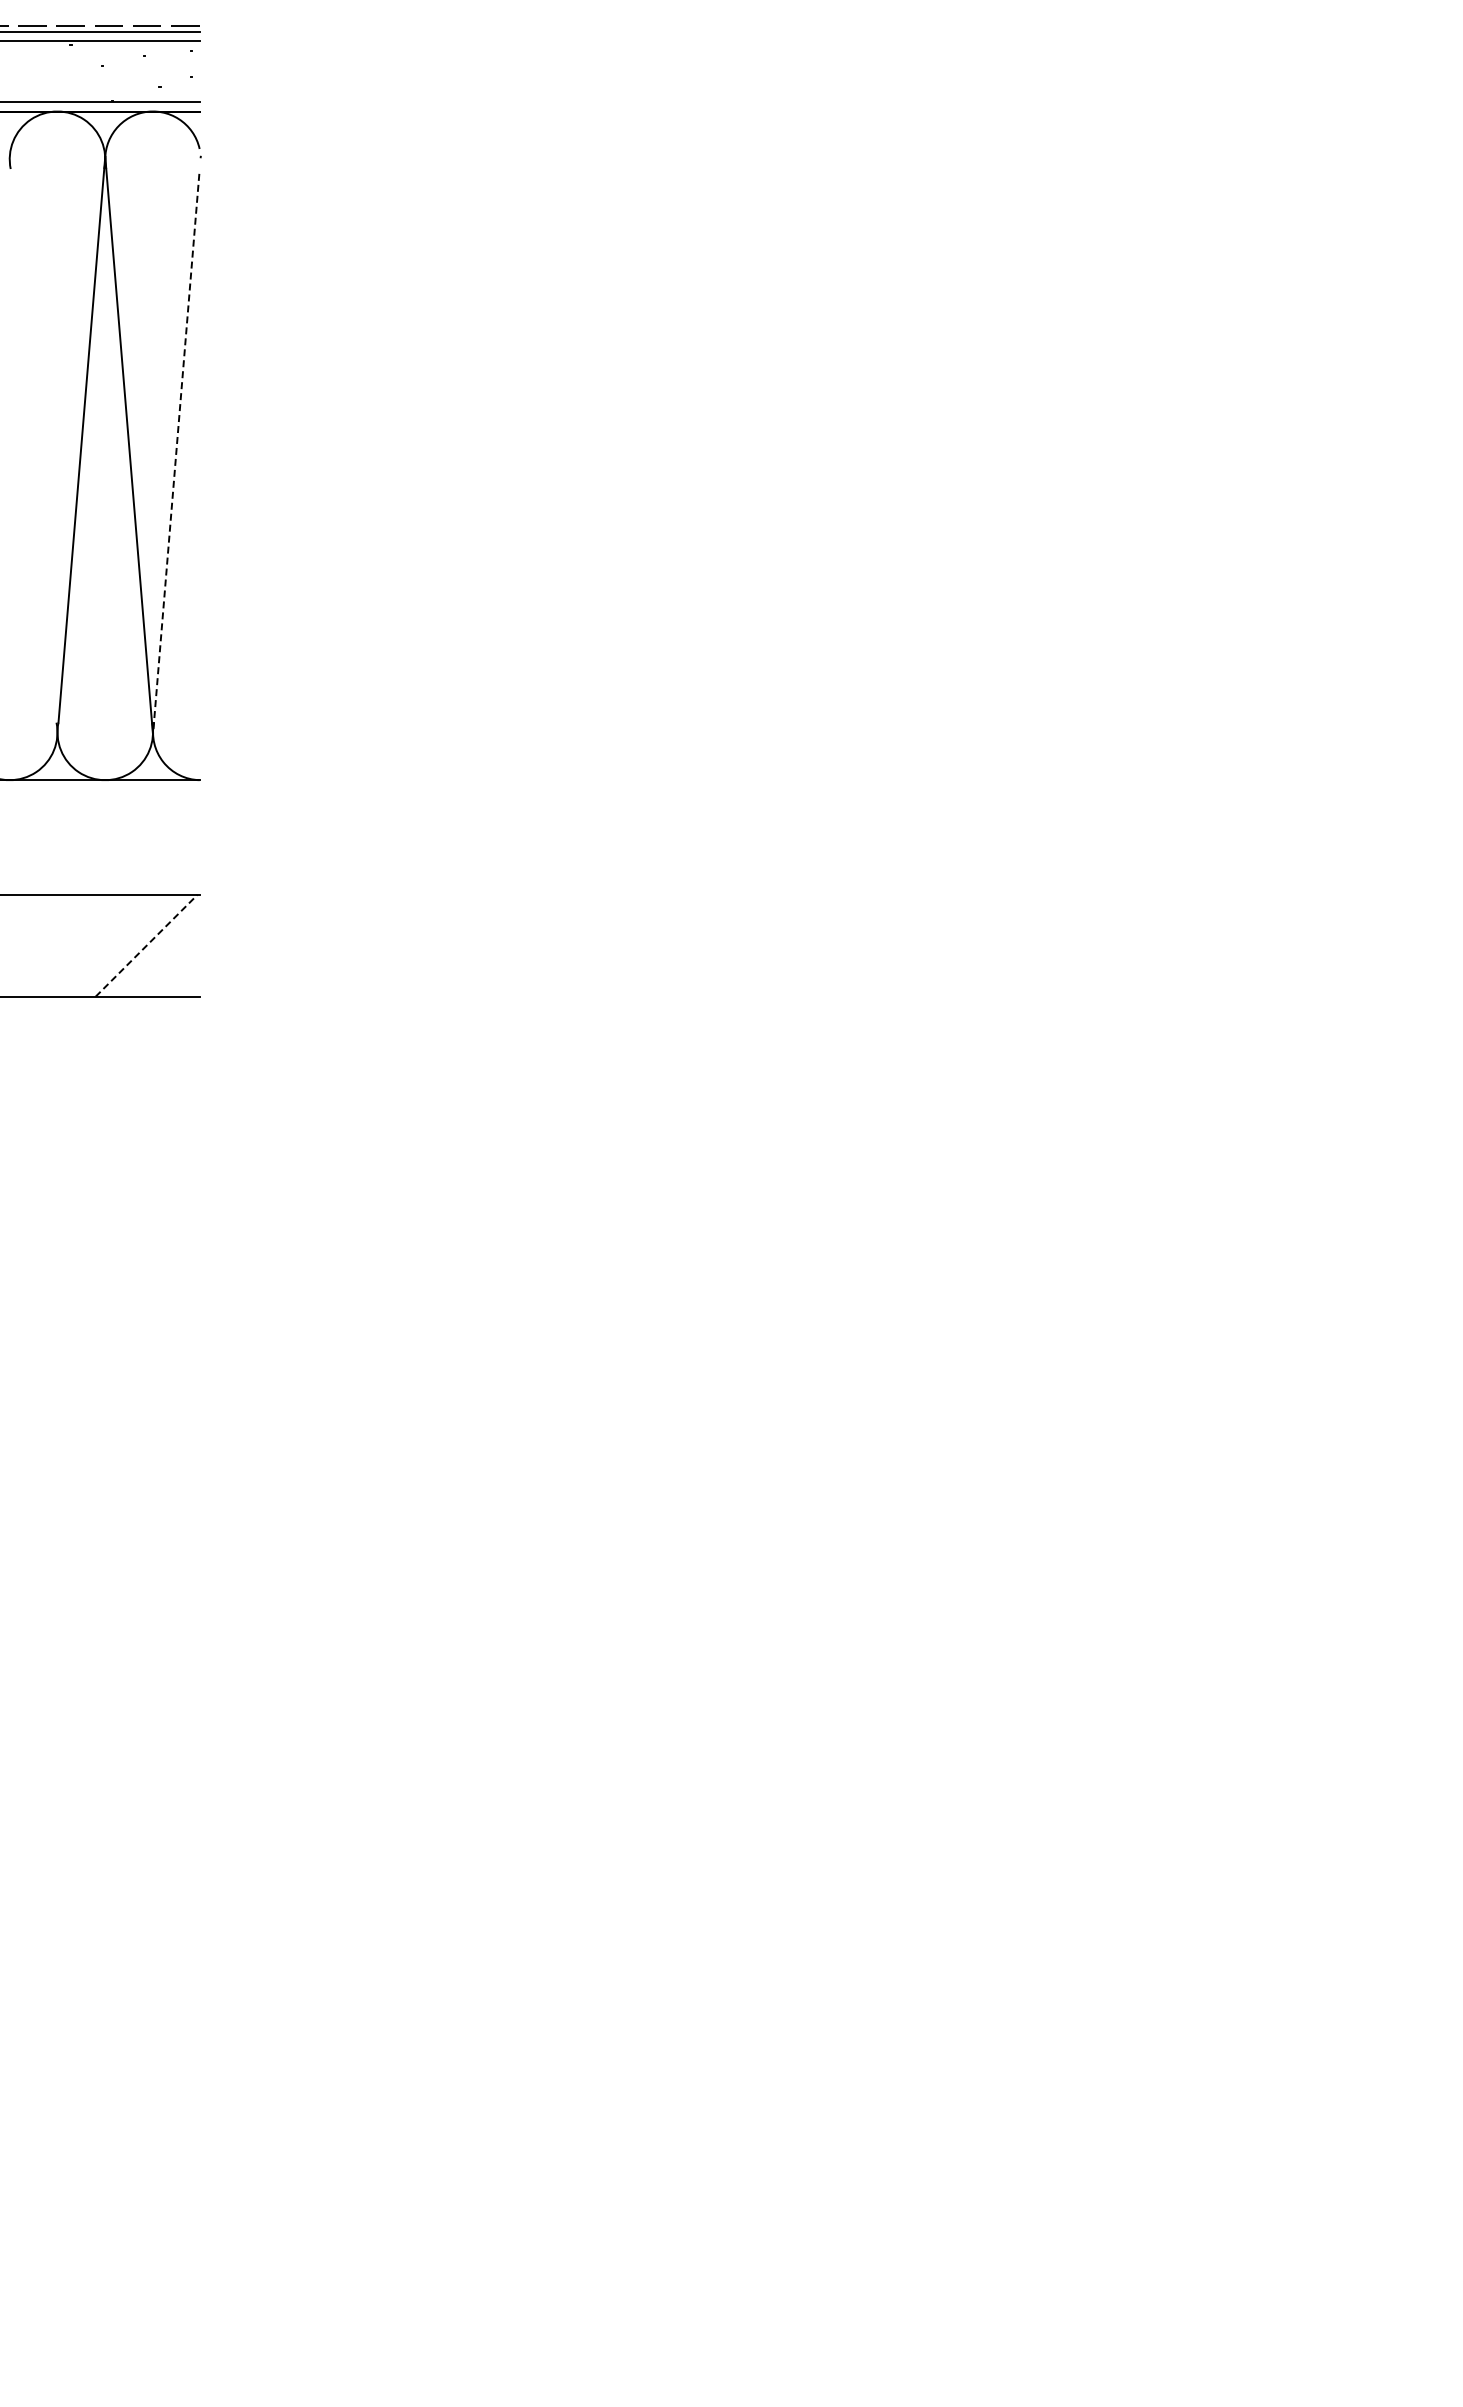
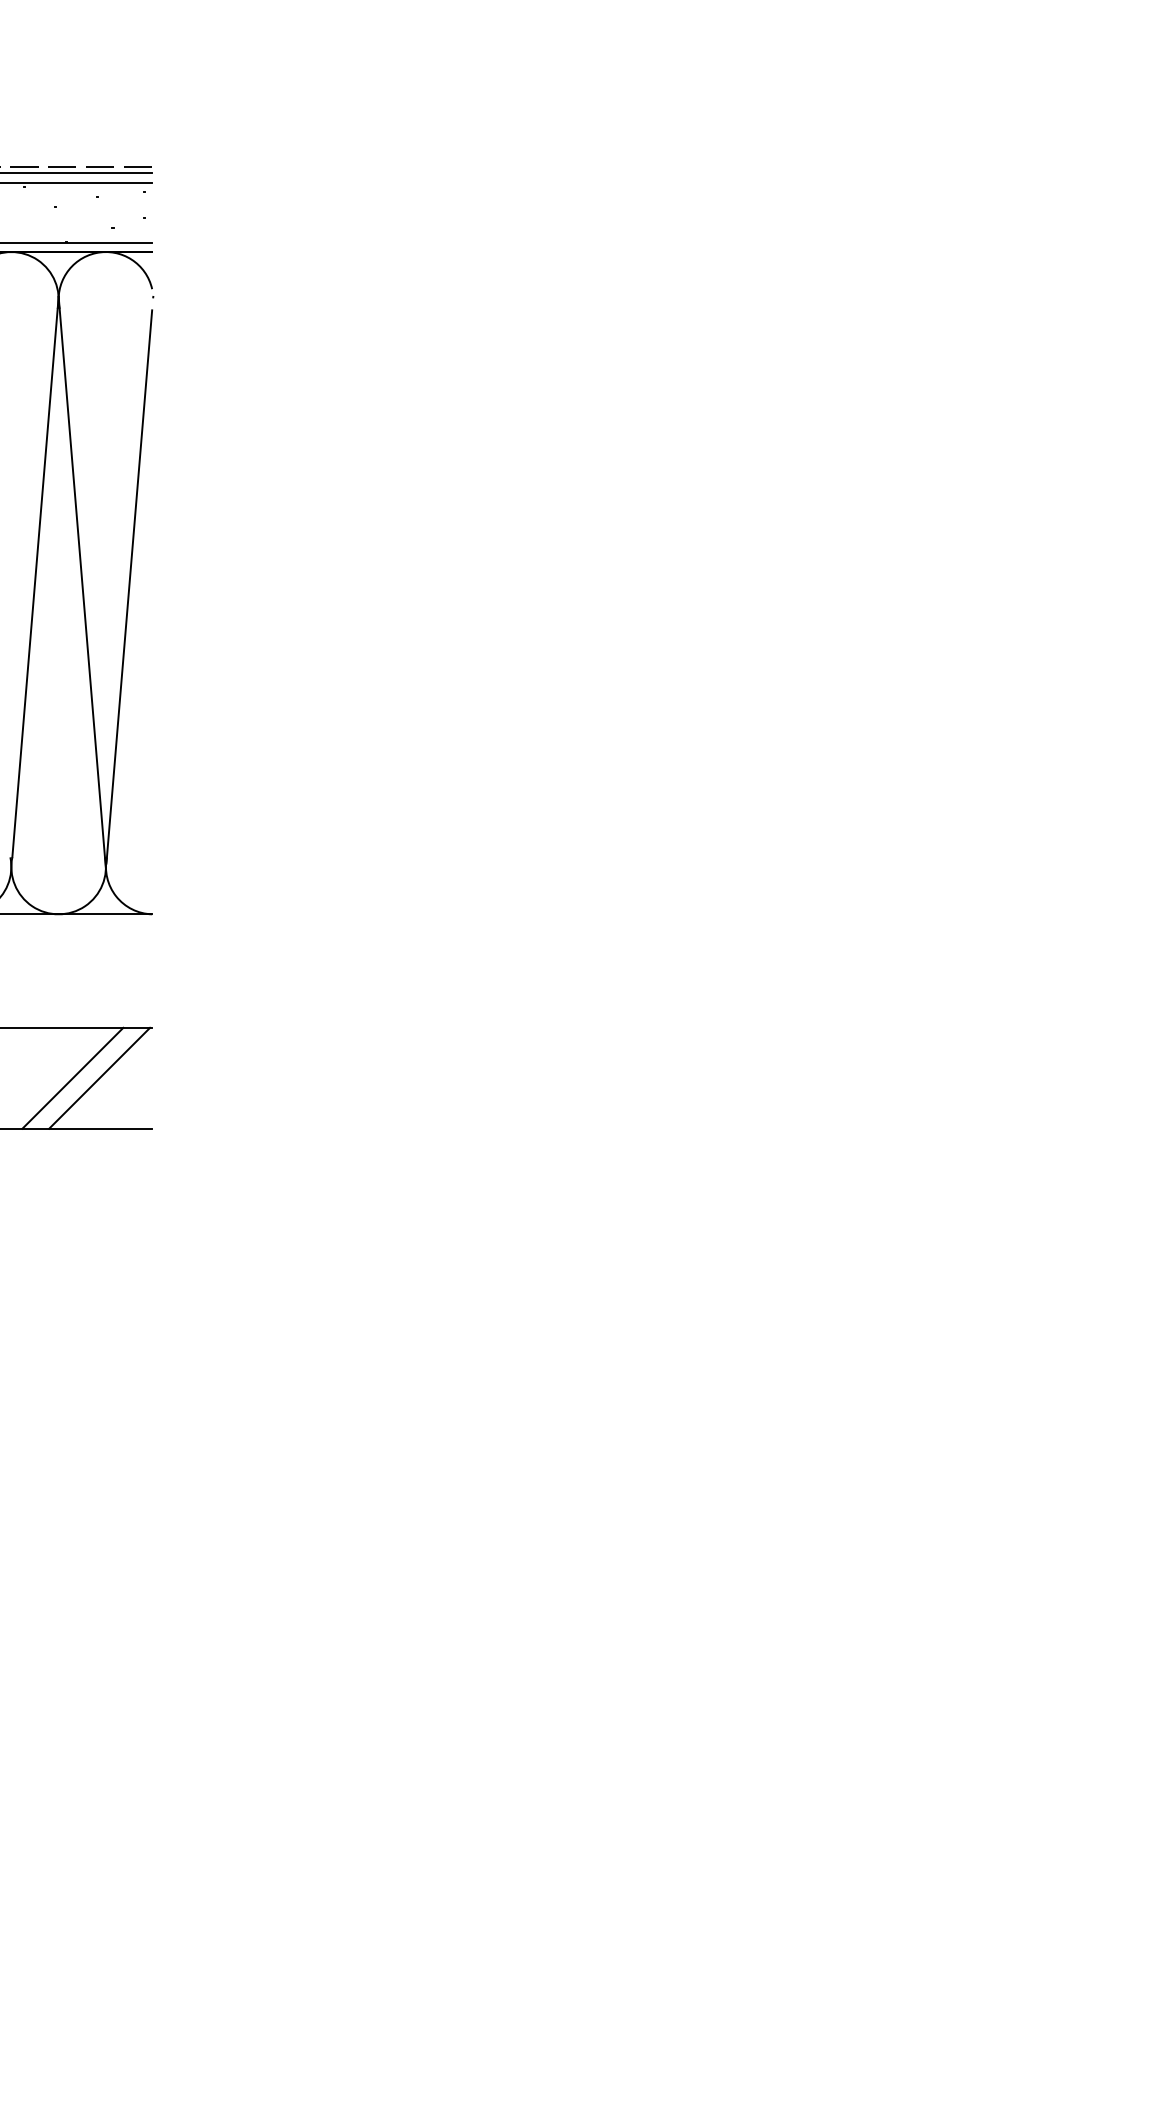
line: (176, 449) -> (129, 586), dashed -> solid
line: (119, 945) -> (72, 1078), added
line: (146, 945) -> (99, 1078), dashed -> solid

